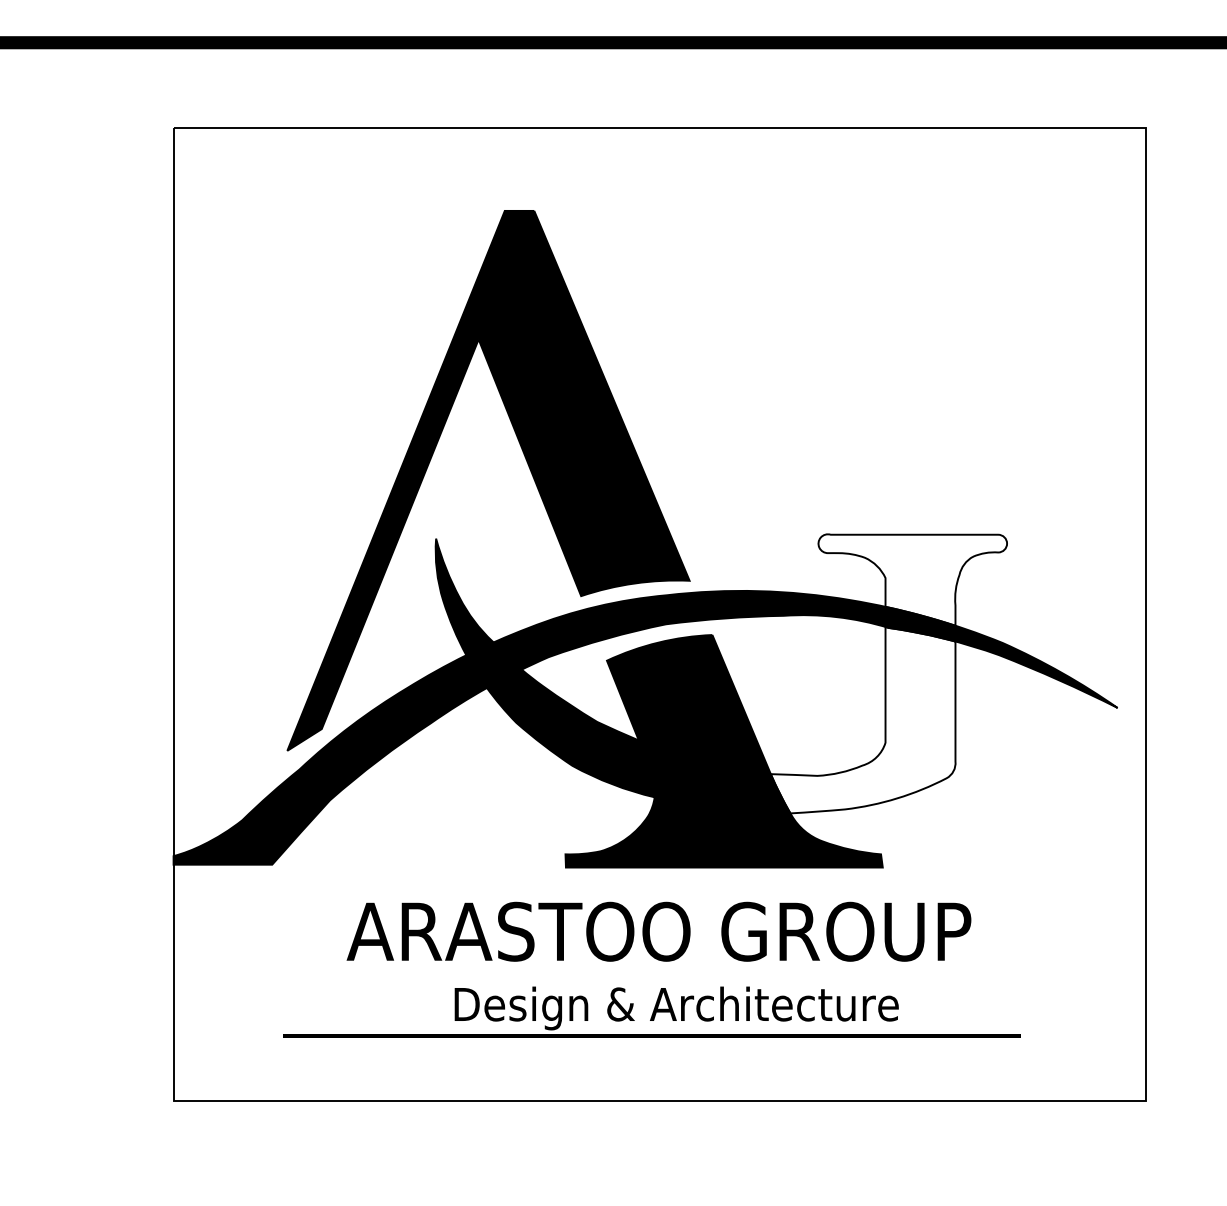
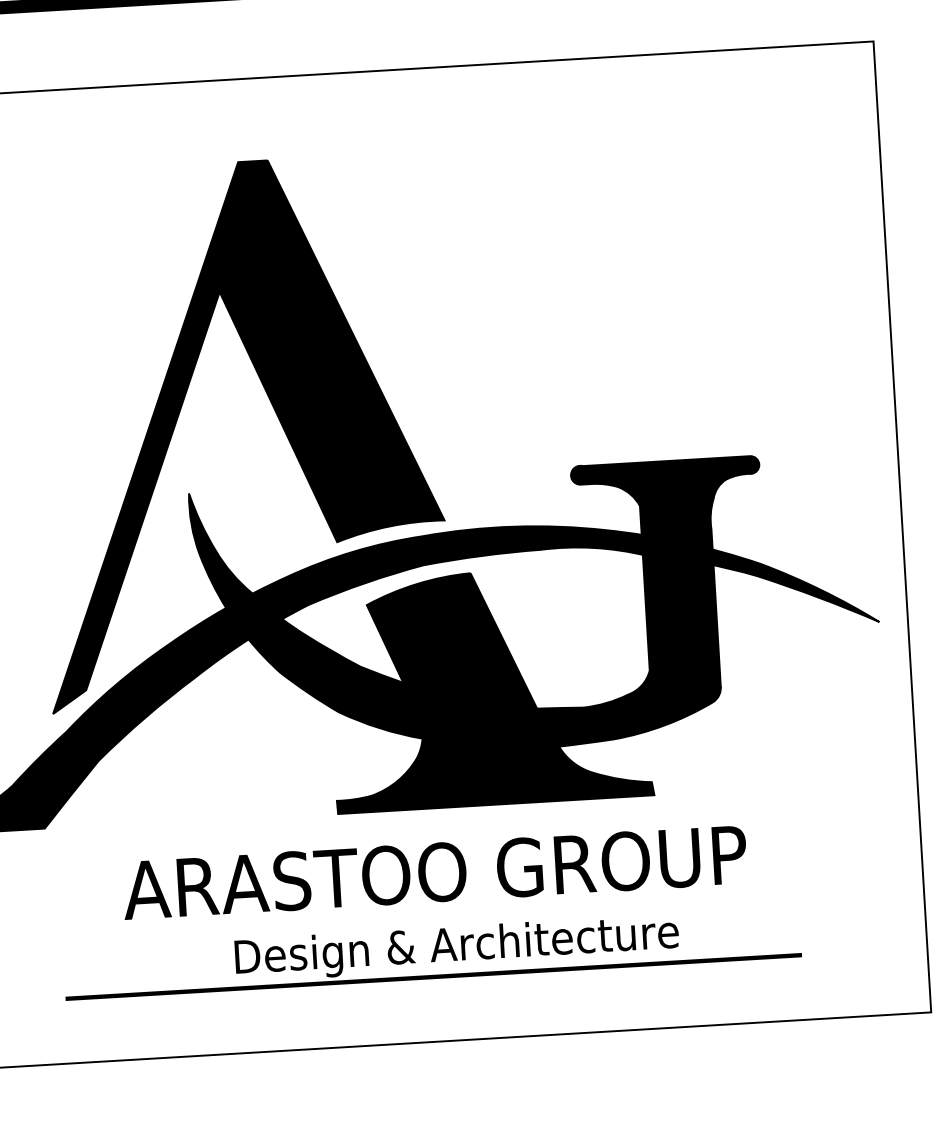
fill: (912, 579) -> (666, 505), added
fill: (862, 719) -> (625, 648), added

